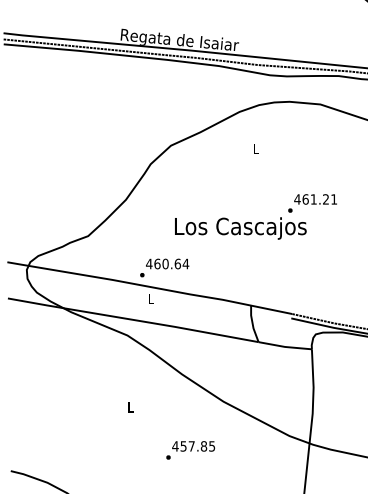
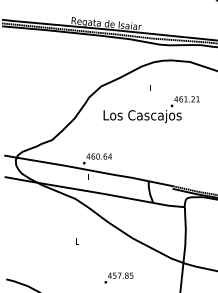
text: (255, 216) -> (151, 109), moved
text: (189, 449) -> (118, 277), moved

